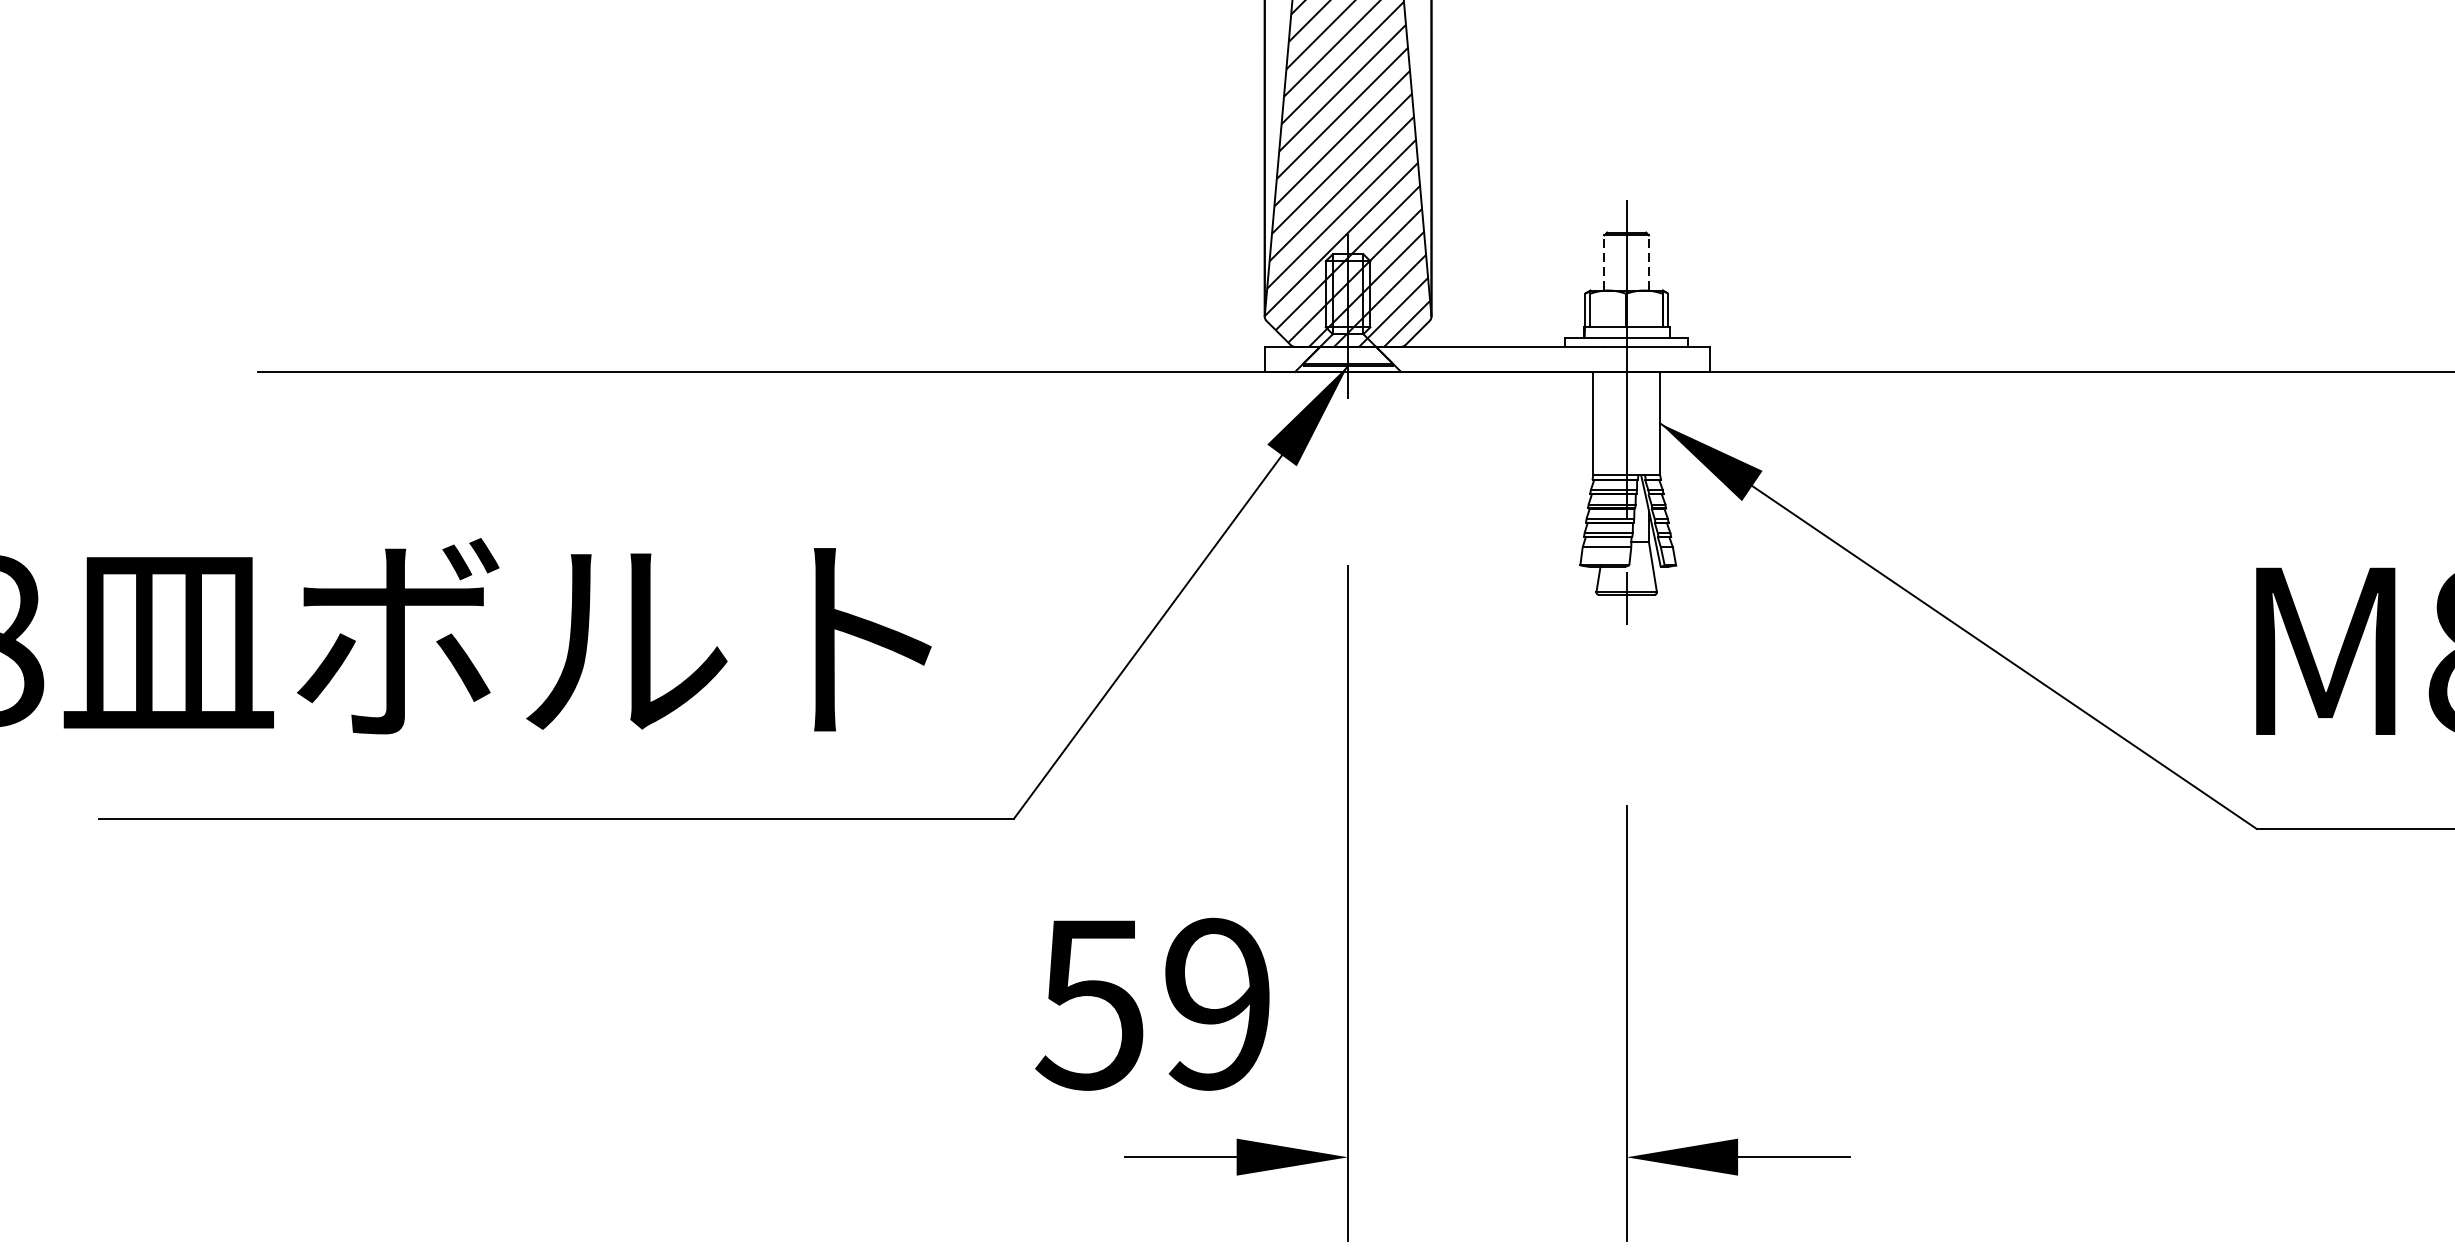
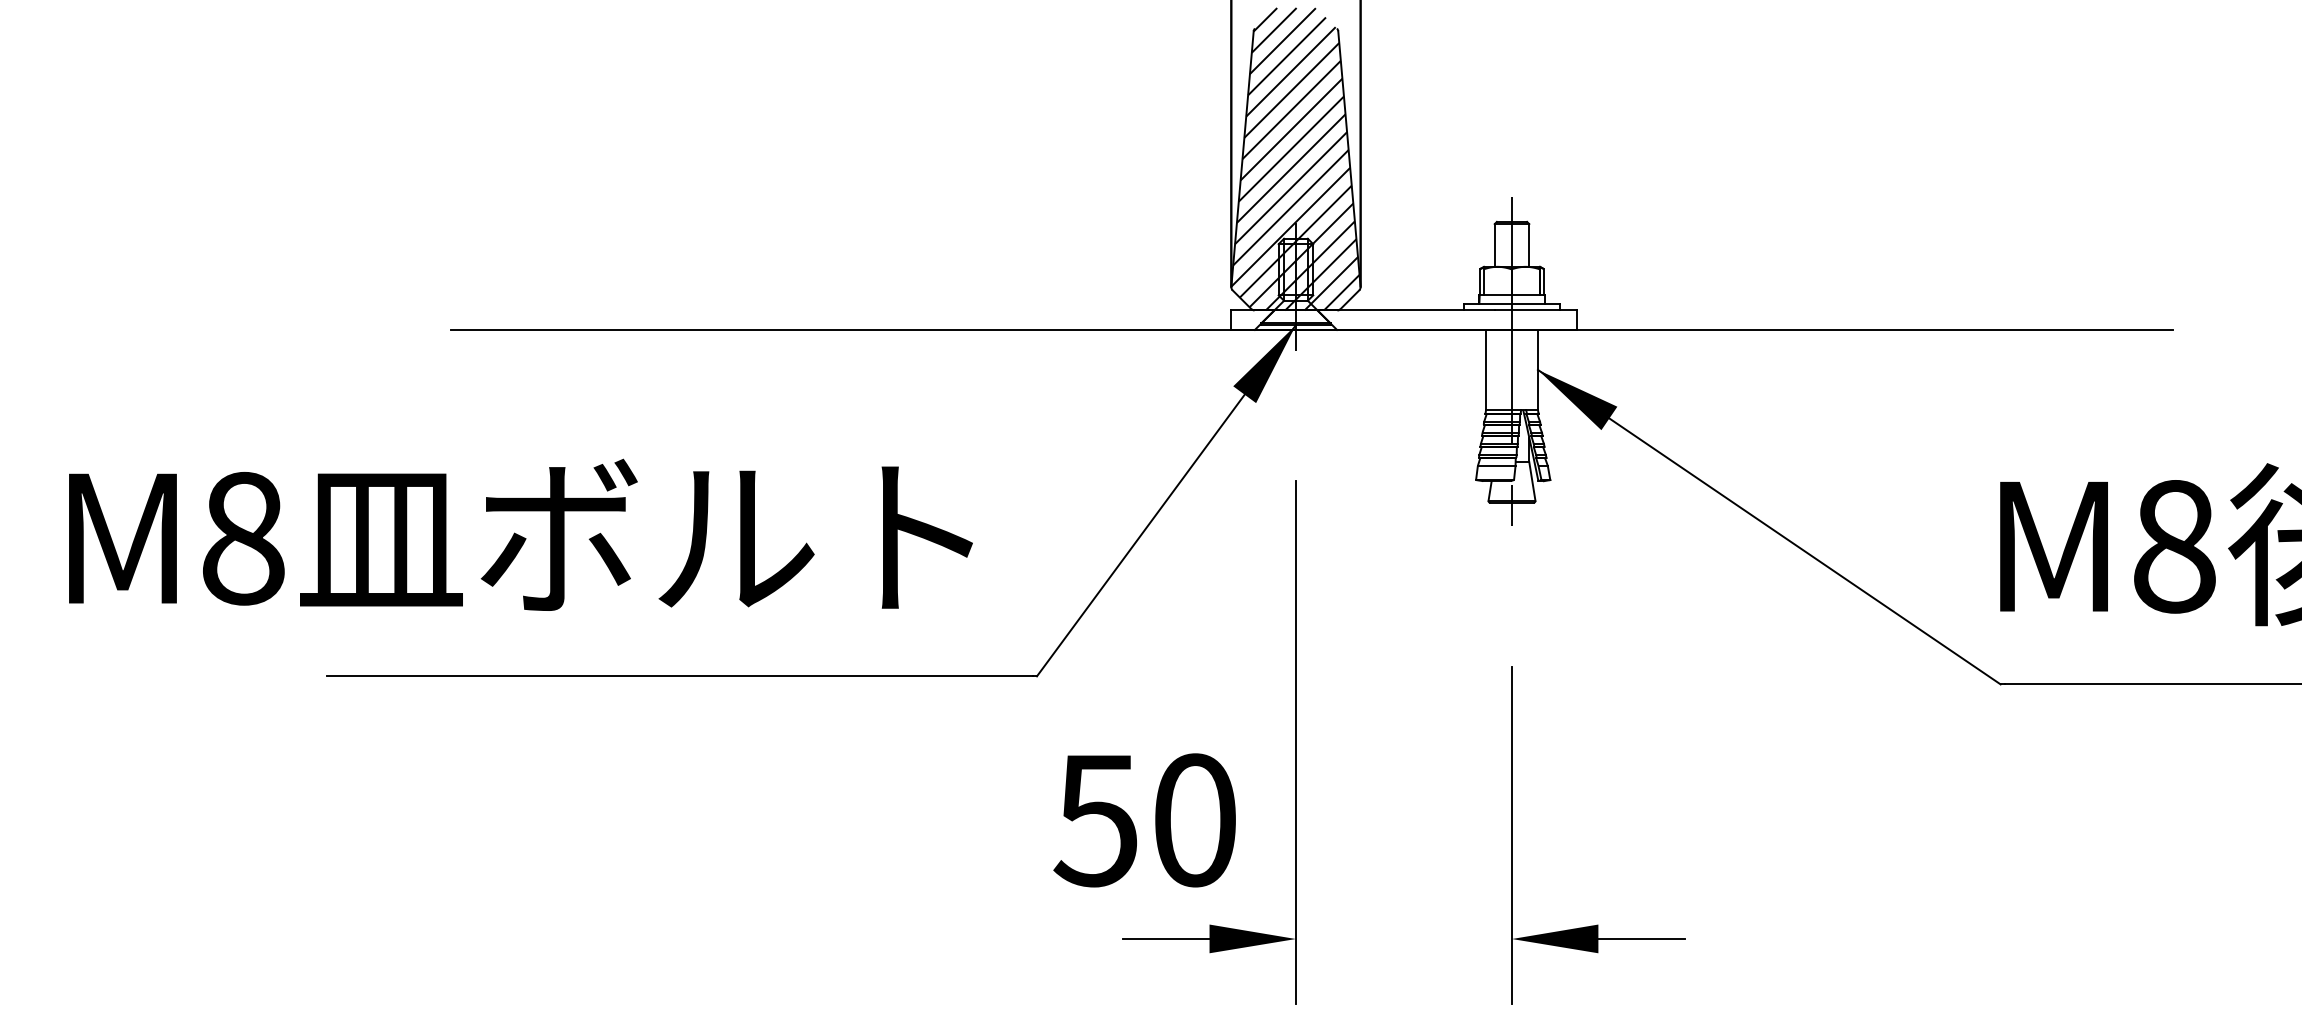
line: (1604, 261) -> (1494, 244), dashed -> solid
line: (1649, 261) -> (1529, 244), dashed -> solid
text: (1217, 1004) -> (1194, 820), 59 -> 50

